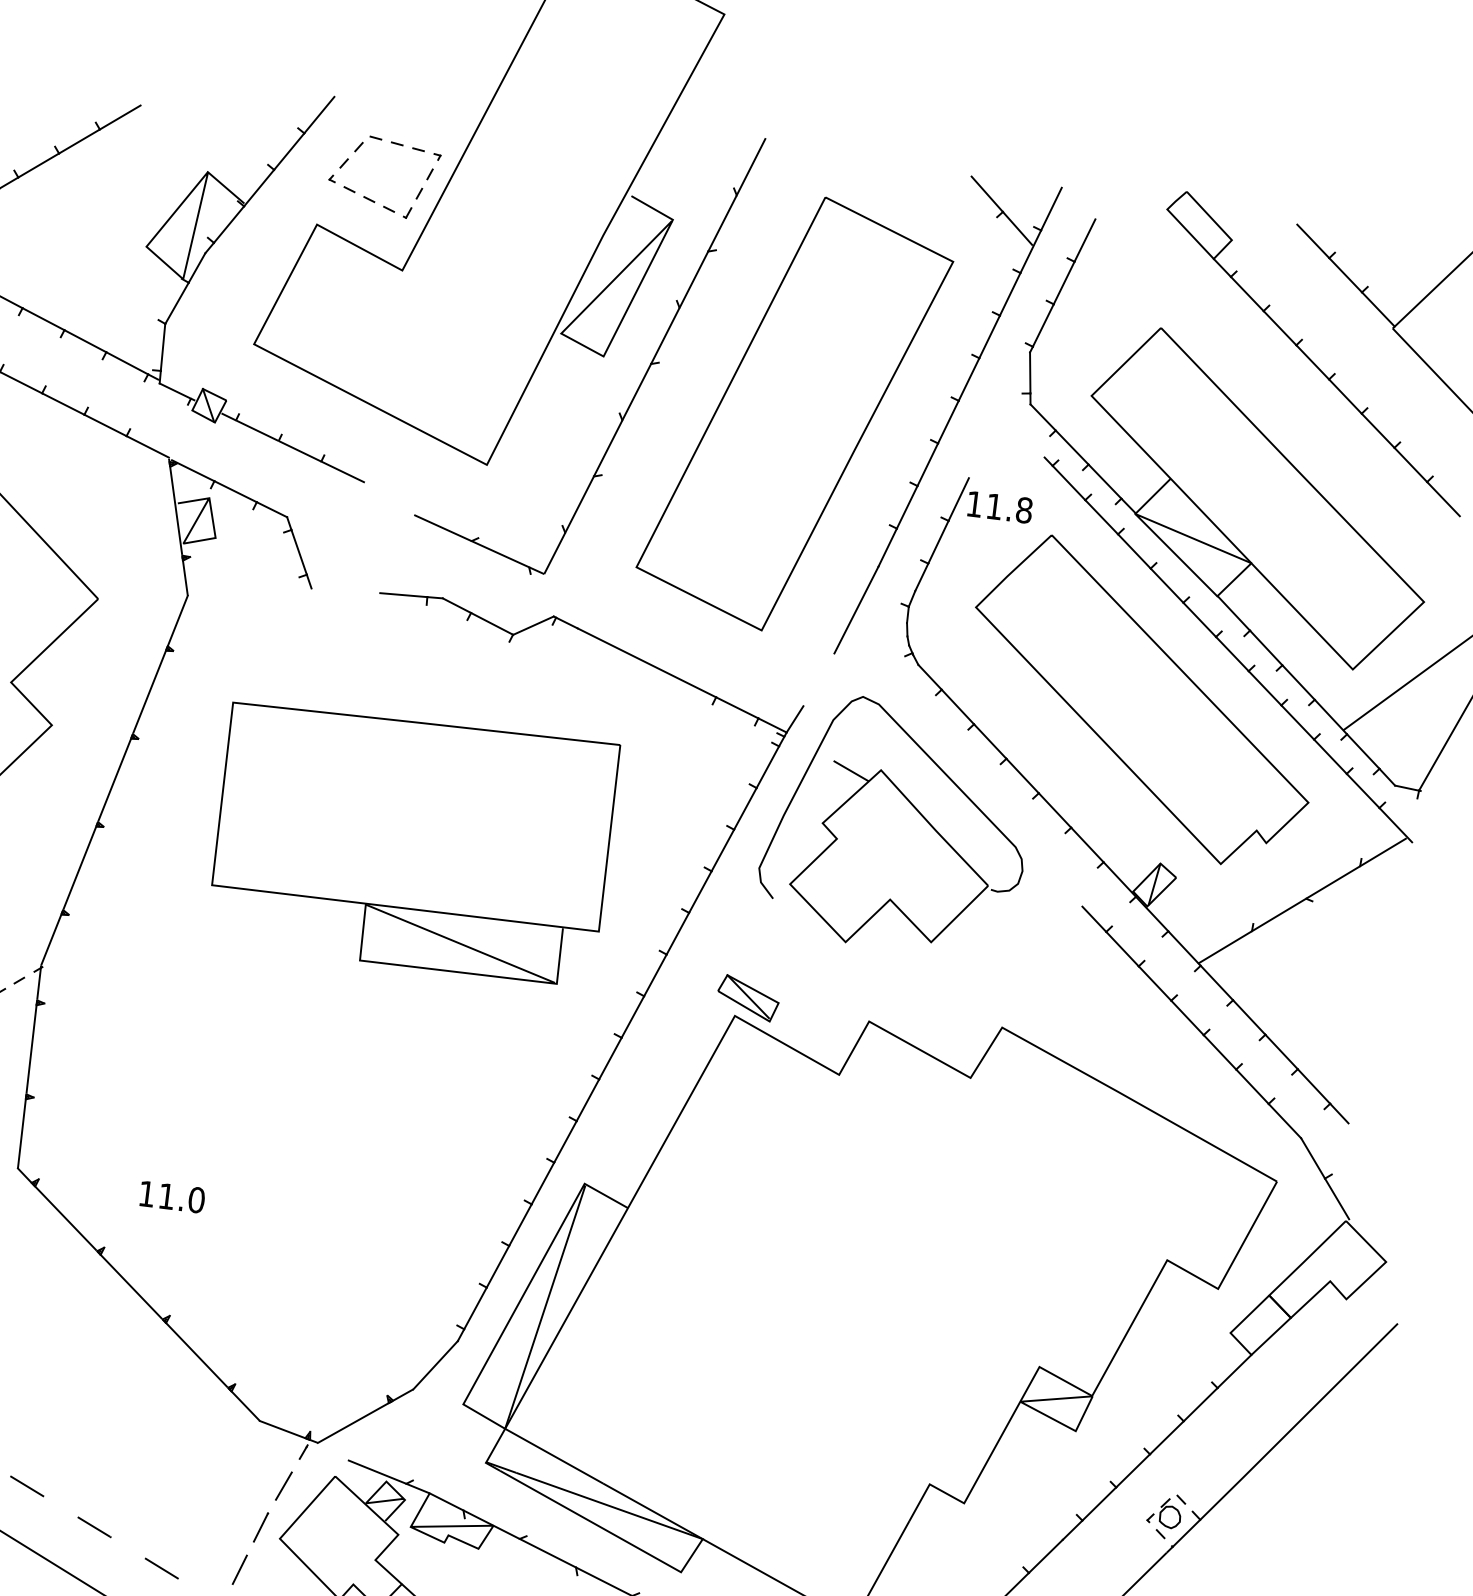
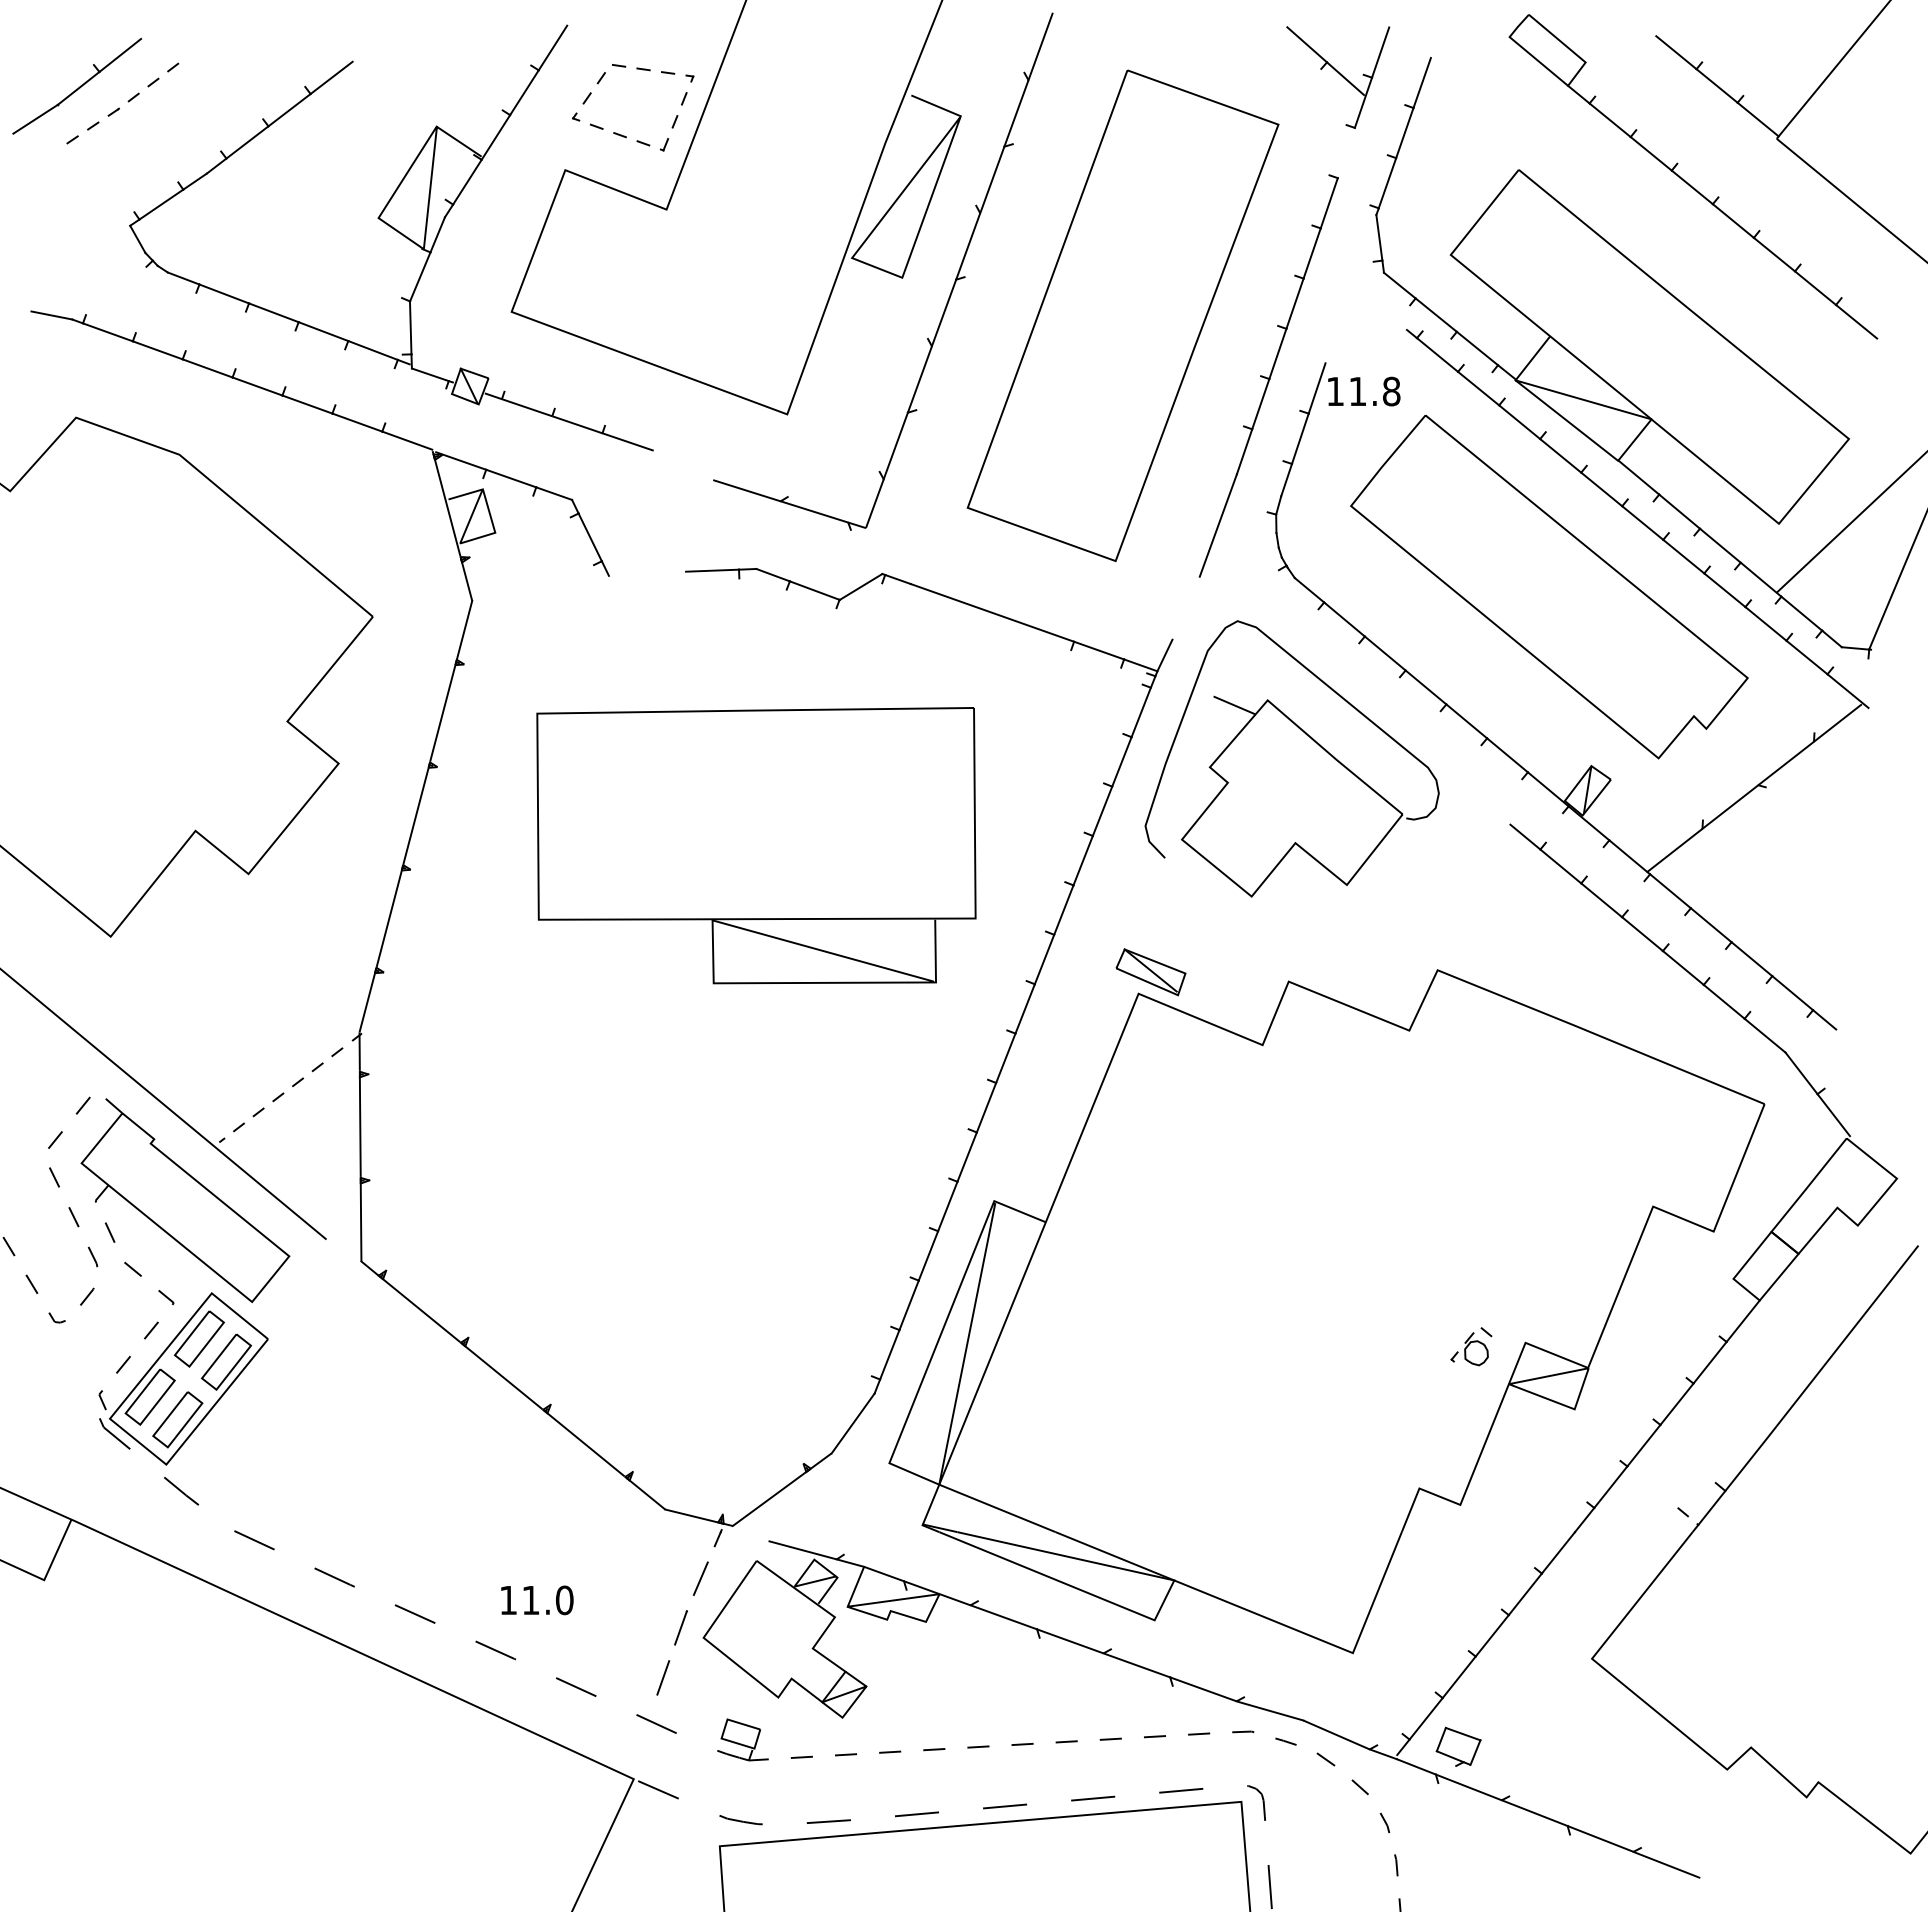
line: (1009, 293) -> (1345, 152), removed
text: (172, 1197) -> (537, 1600), moved
part: (1166, 1510) -> (1471, 1346), moved

